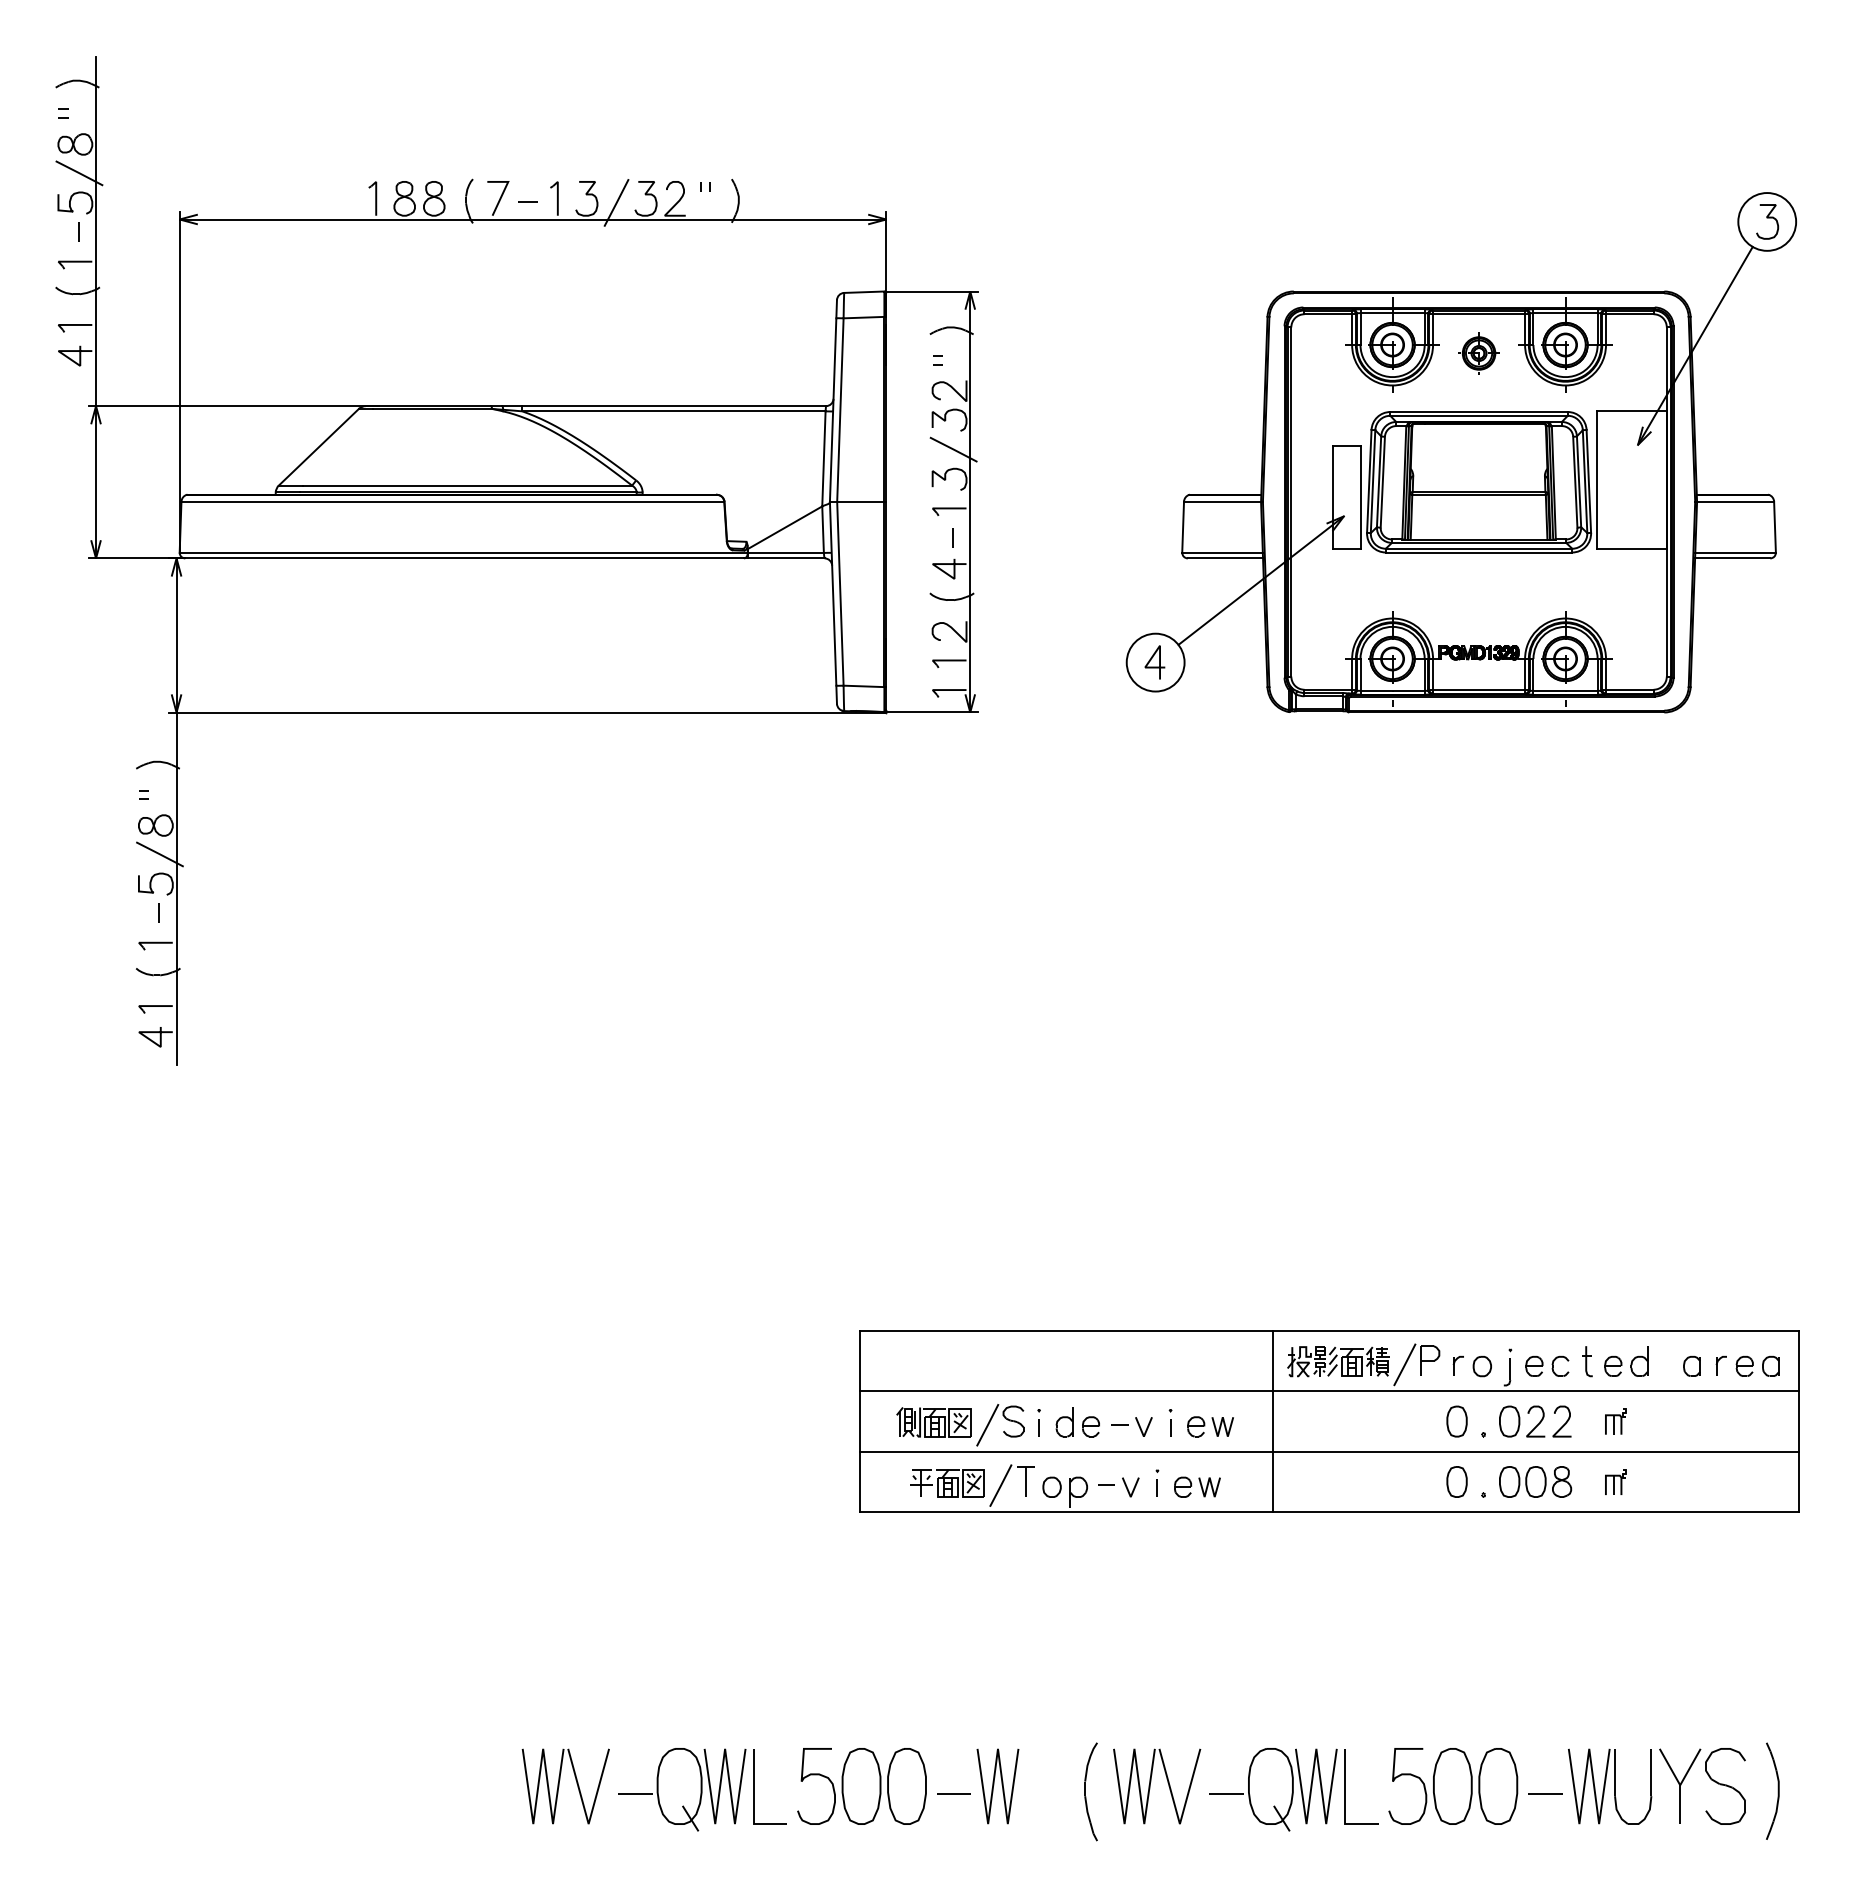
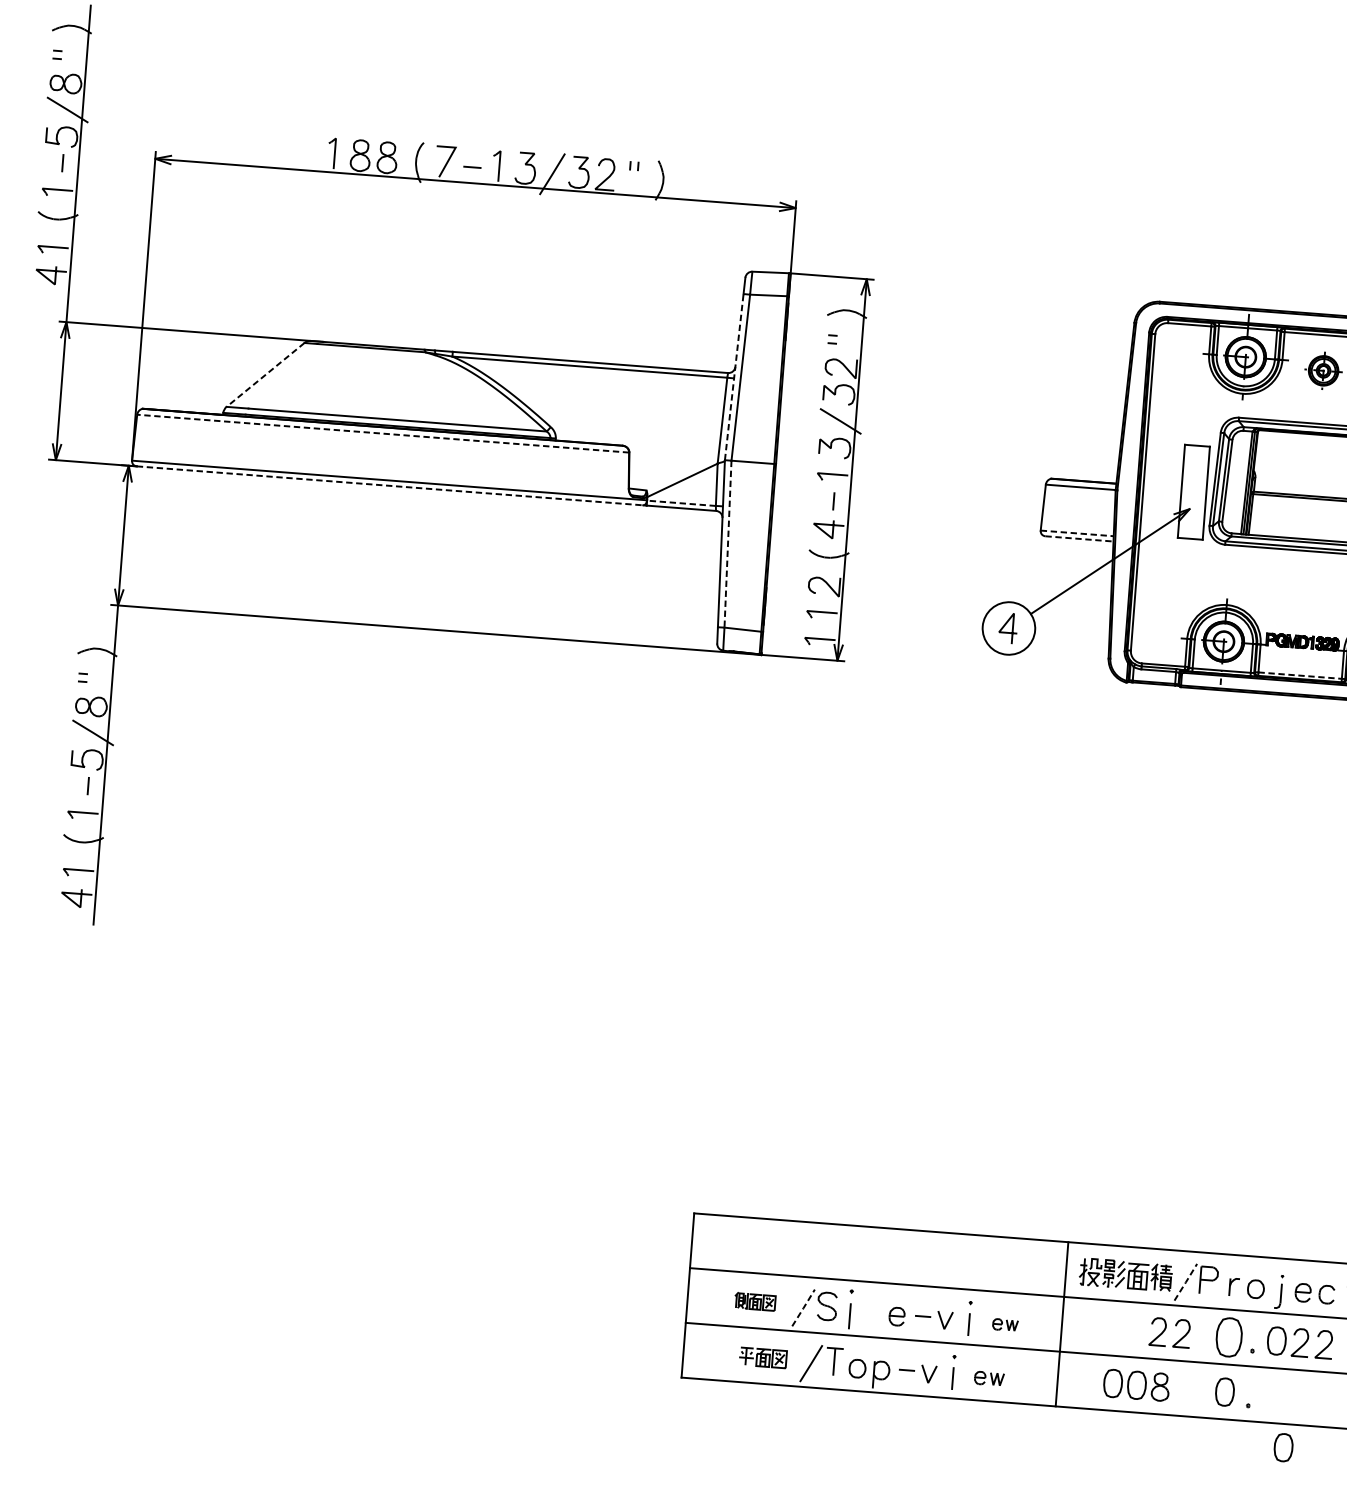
line: (833, 410) -> (734, 377), solid -> dashed
line: (318, 447) -> (265, 375), solid -> dashed
line: (452, 501) -> (382, 433), solid -> dashed
line: (785, 552) -> (681, 502), solid -> dashed
line: (1223, 552) -> (1078, 533), solid -> dashed
line: (465, 558) -> (390, 485), solid -> dashed
line: (1225, 558) -> (1079, 538), solid -> dashed
line: (840, 593) -> (728, 543), solid -> dashed
line: (1479, 689) -> (1300, 675), solid -> dashed
line: (1404, 1365) -> (1185, 1282), solid -> dashed
part: (1391, 1421) -> (1169, 1332), added
part: (1456, 1421) -> (1228, 1337), size x1.4
part: (933, 1422) -> (754, 1301), size x0.6
part: (1038, 1422) -> (849, 1309), size x1.6
part: (1064, 1422) -> (873, 1310), removed
part: (1170, 1422) -> (969, 1318), size x1.4
line: (987, 1425) -> (803, 1308), solid -> dashed
part: (1210, 1426) -> (1005, 1324), size x0.6
part: (1535, 1481) -> (1136, 1384), moved
part: (1157, 1482) -> (953, 1371), size x1.4
part: (947, 1483) -> (763, 1357), size x0.7
part: (1197, 1486) -> (989, 1378), size x0.7
part: (1525, 1537) -> (1283, 1447), added

